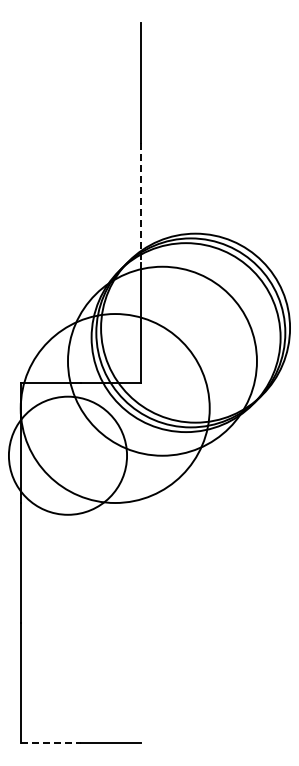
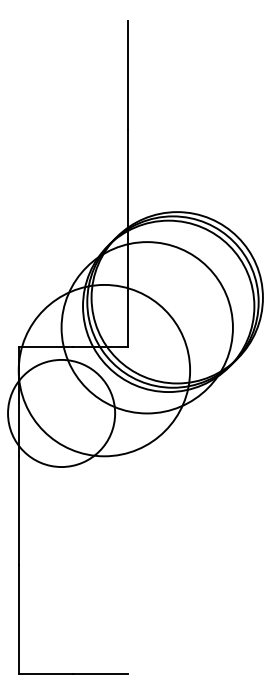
line: (140, 203) -> (127, 184), dashed -> solid
line: (51, 743) -> (46, 674), dashed -> solid

